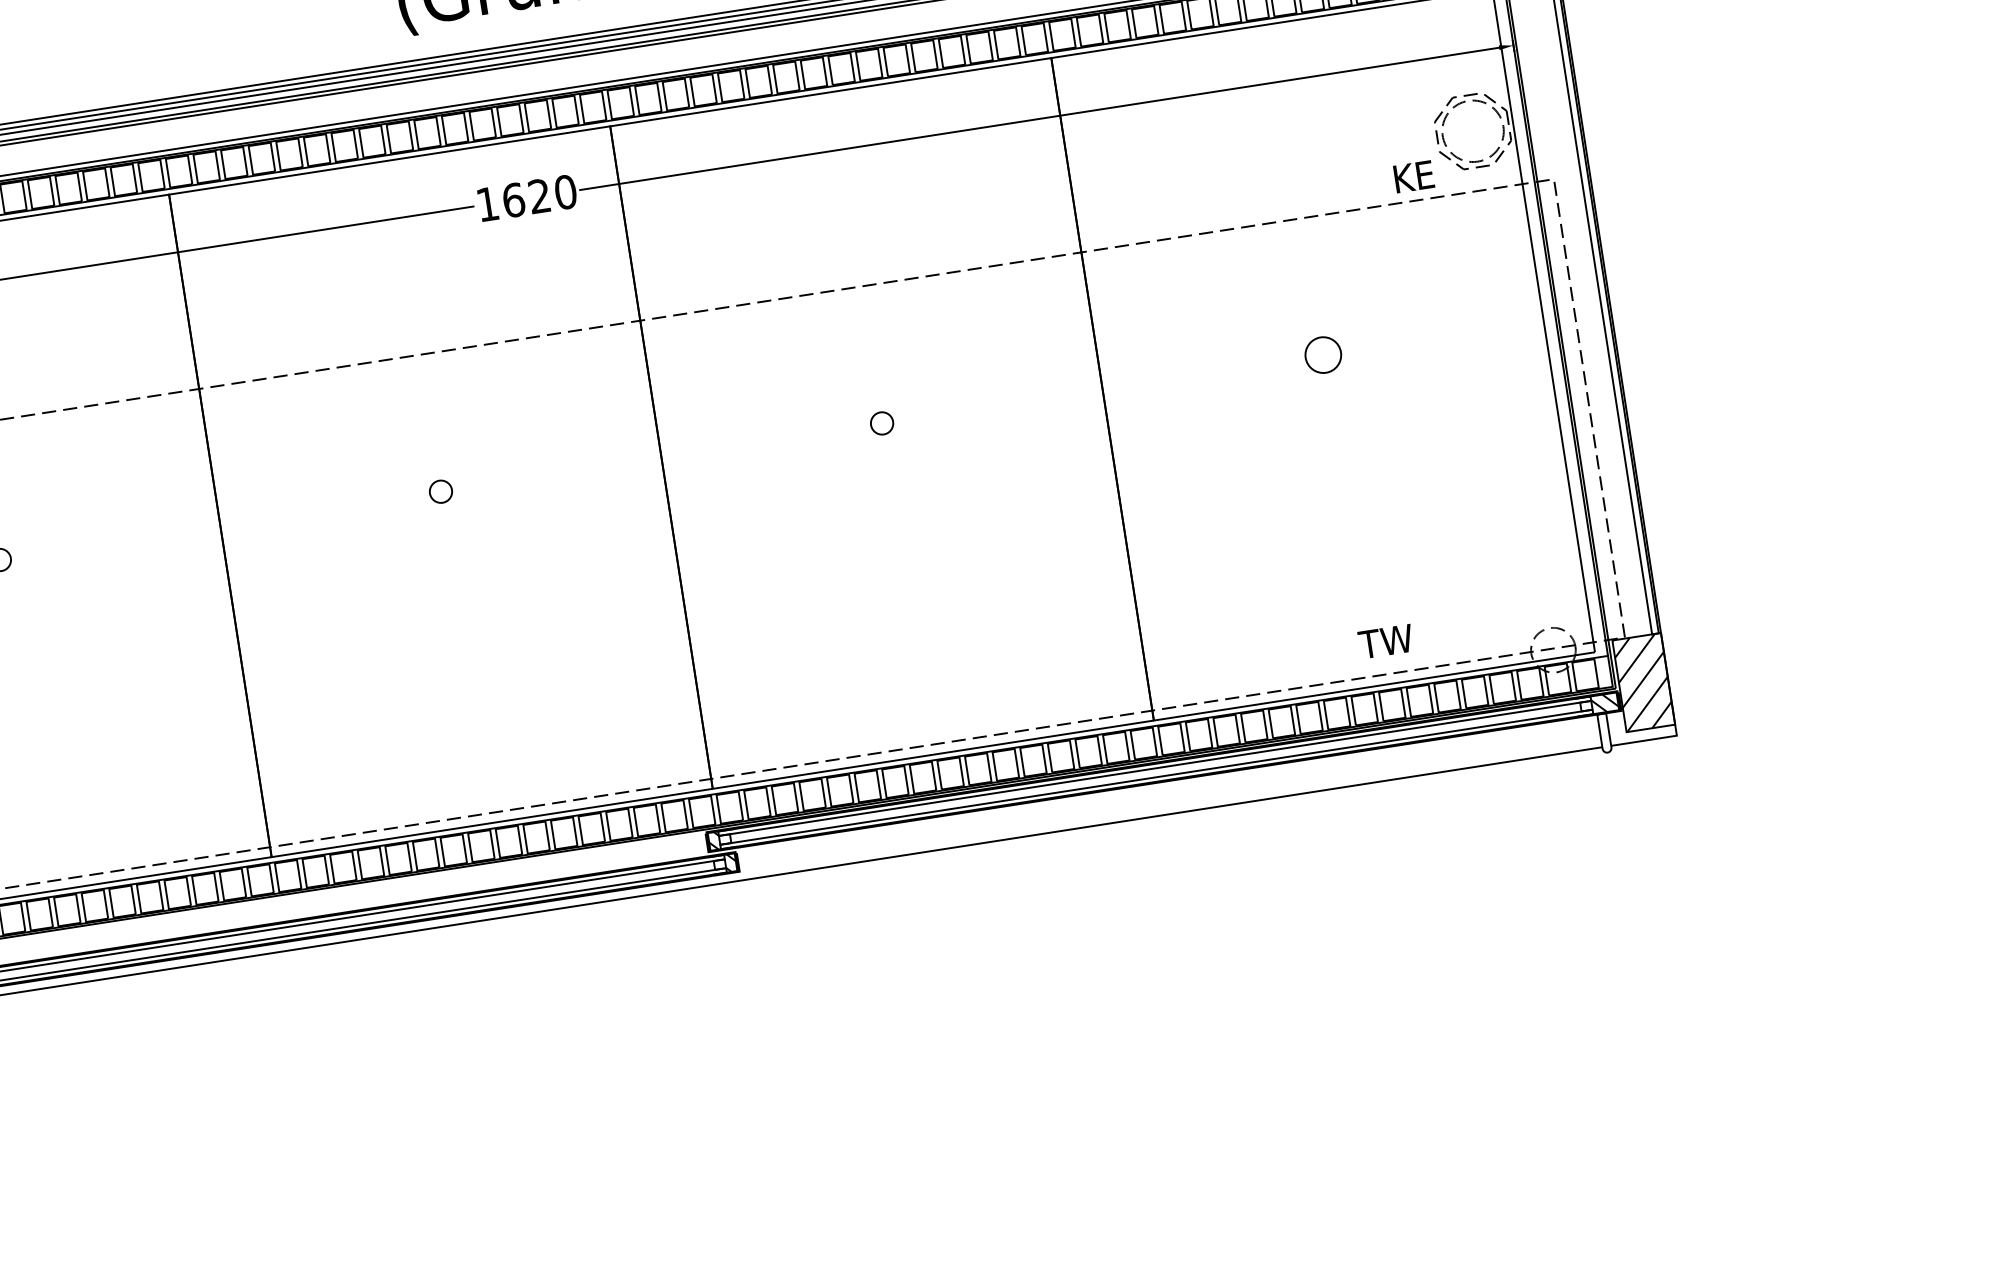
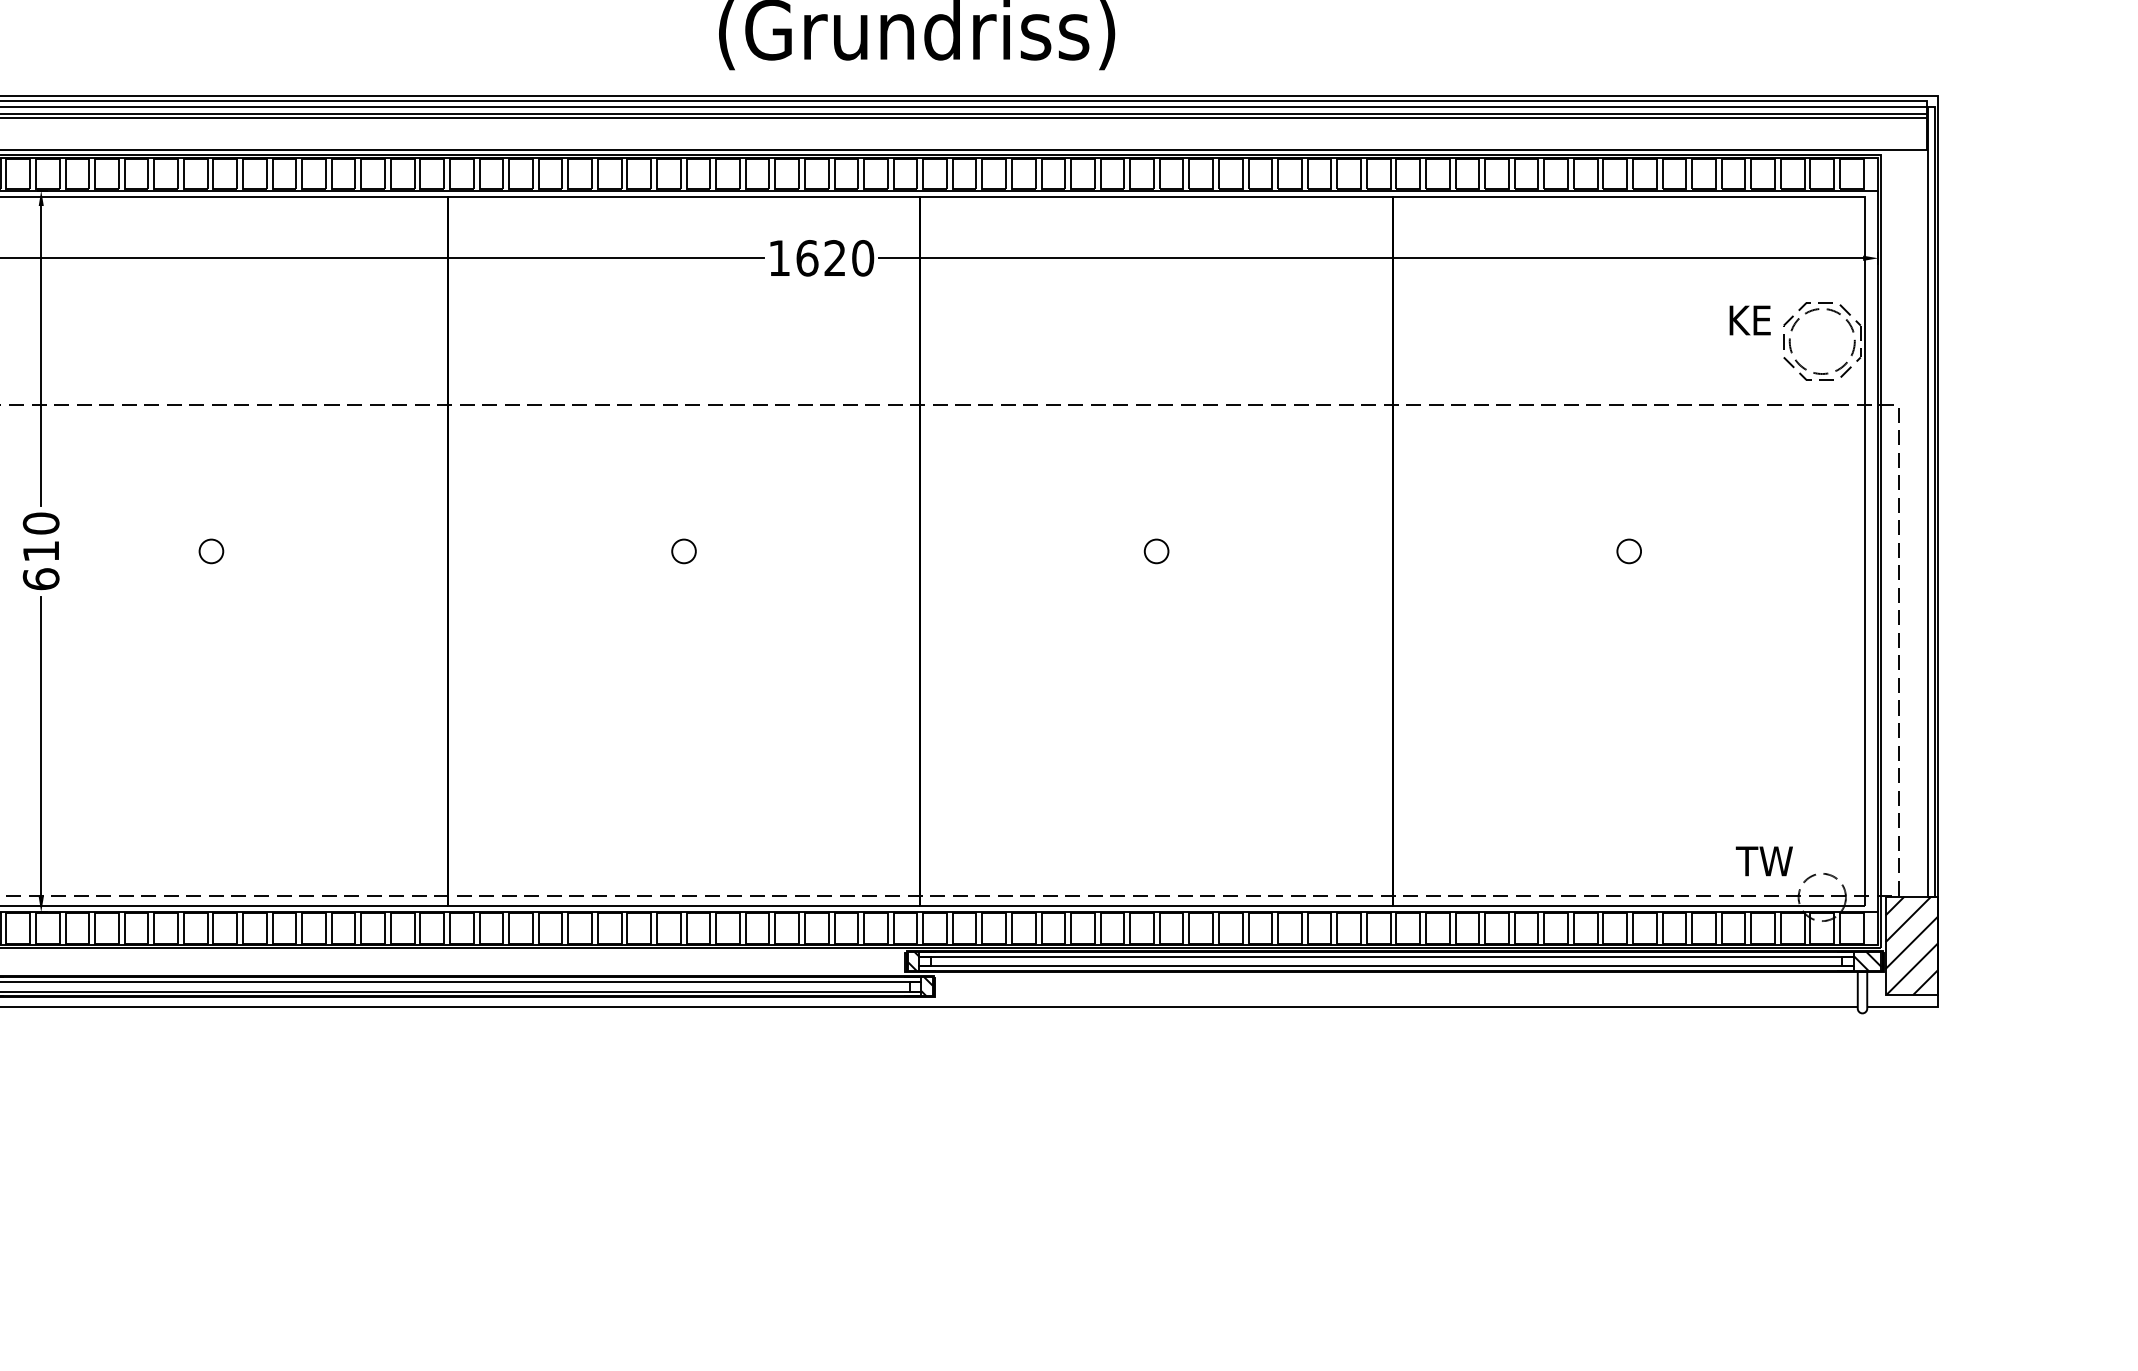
text: (1413, 176) -> (1749, 320), moved
circle: (1322, 355) -> (1628, 551), size x0.62
text: (1385, 641) -> (1763, 861), moved

